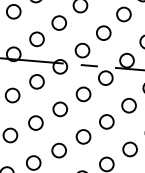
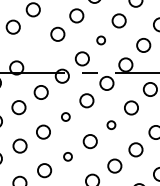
circle: (102, 33) -> (100, 40), size x0.6
circle: (36, 39) -> (37, 51), removed
circle: (60, 108) -> (65, 116), size x0.6
circle: (106, 121) -> (111, 124), size x0.6
circle: (58, 150) -> (67, 156), size x0.6

